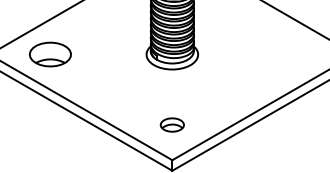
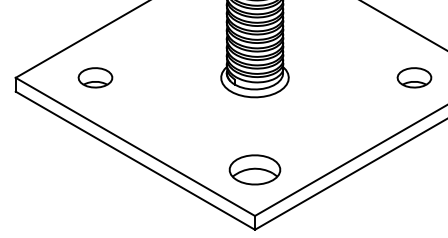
part: (50, 54) -> (95, 77), size x0.62
part: (294, 54) -> (414, 77), added
part: (171, 124) -> (254, 169), size x1.67

